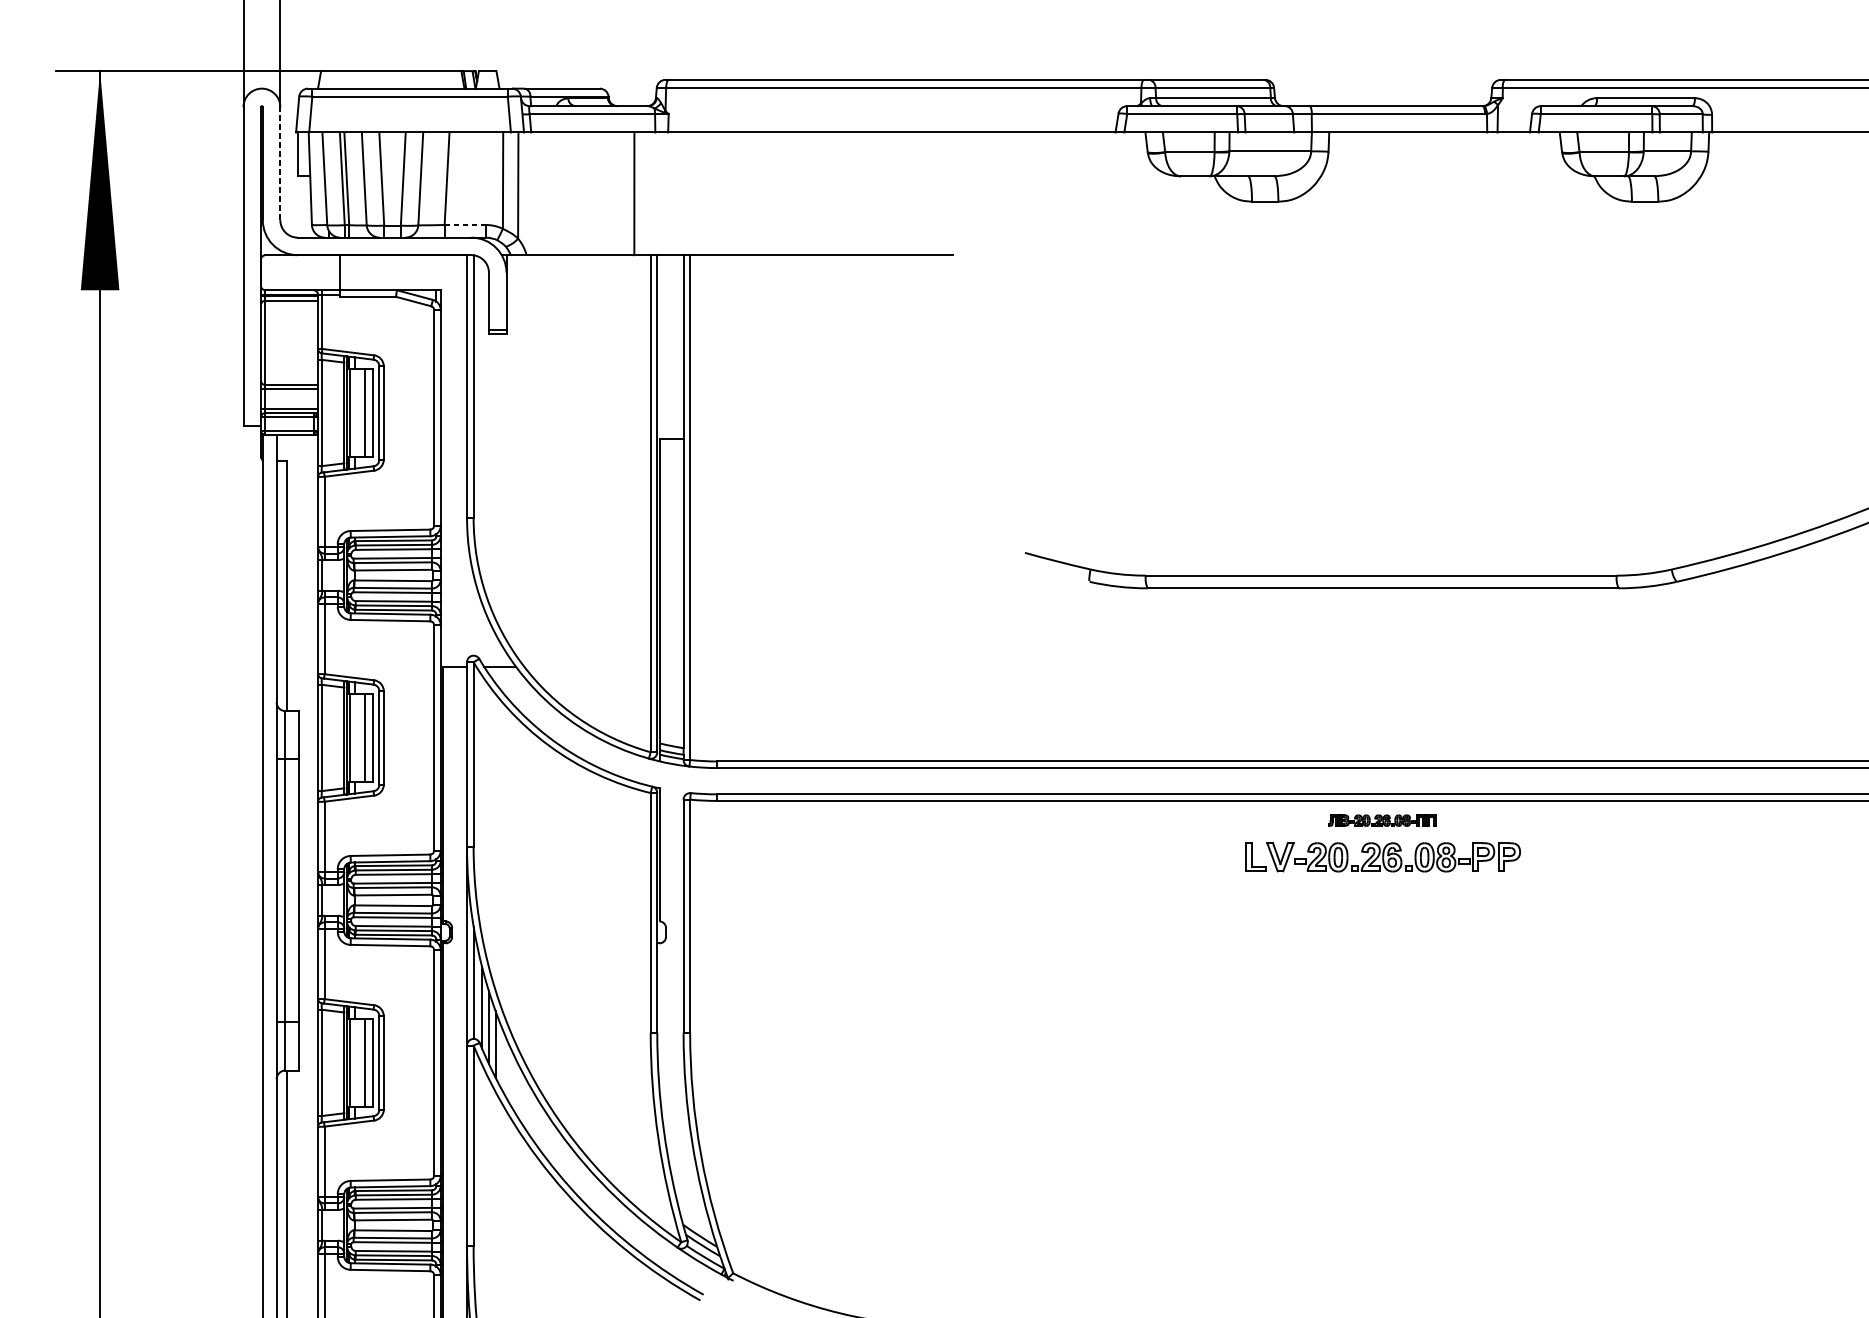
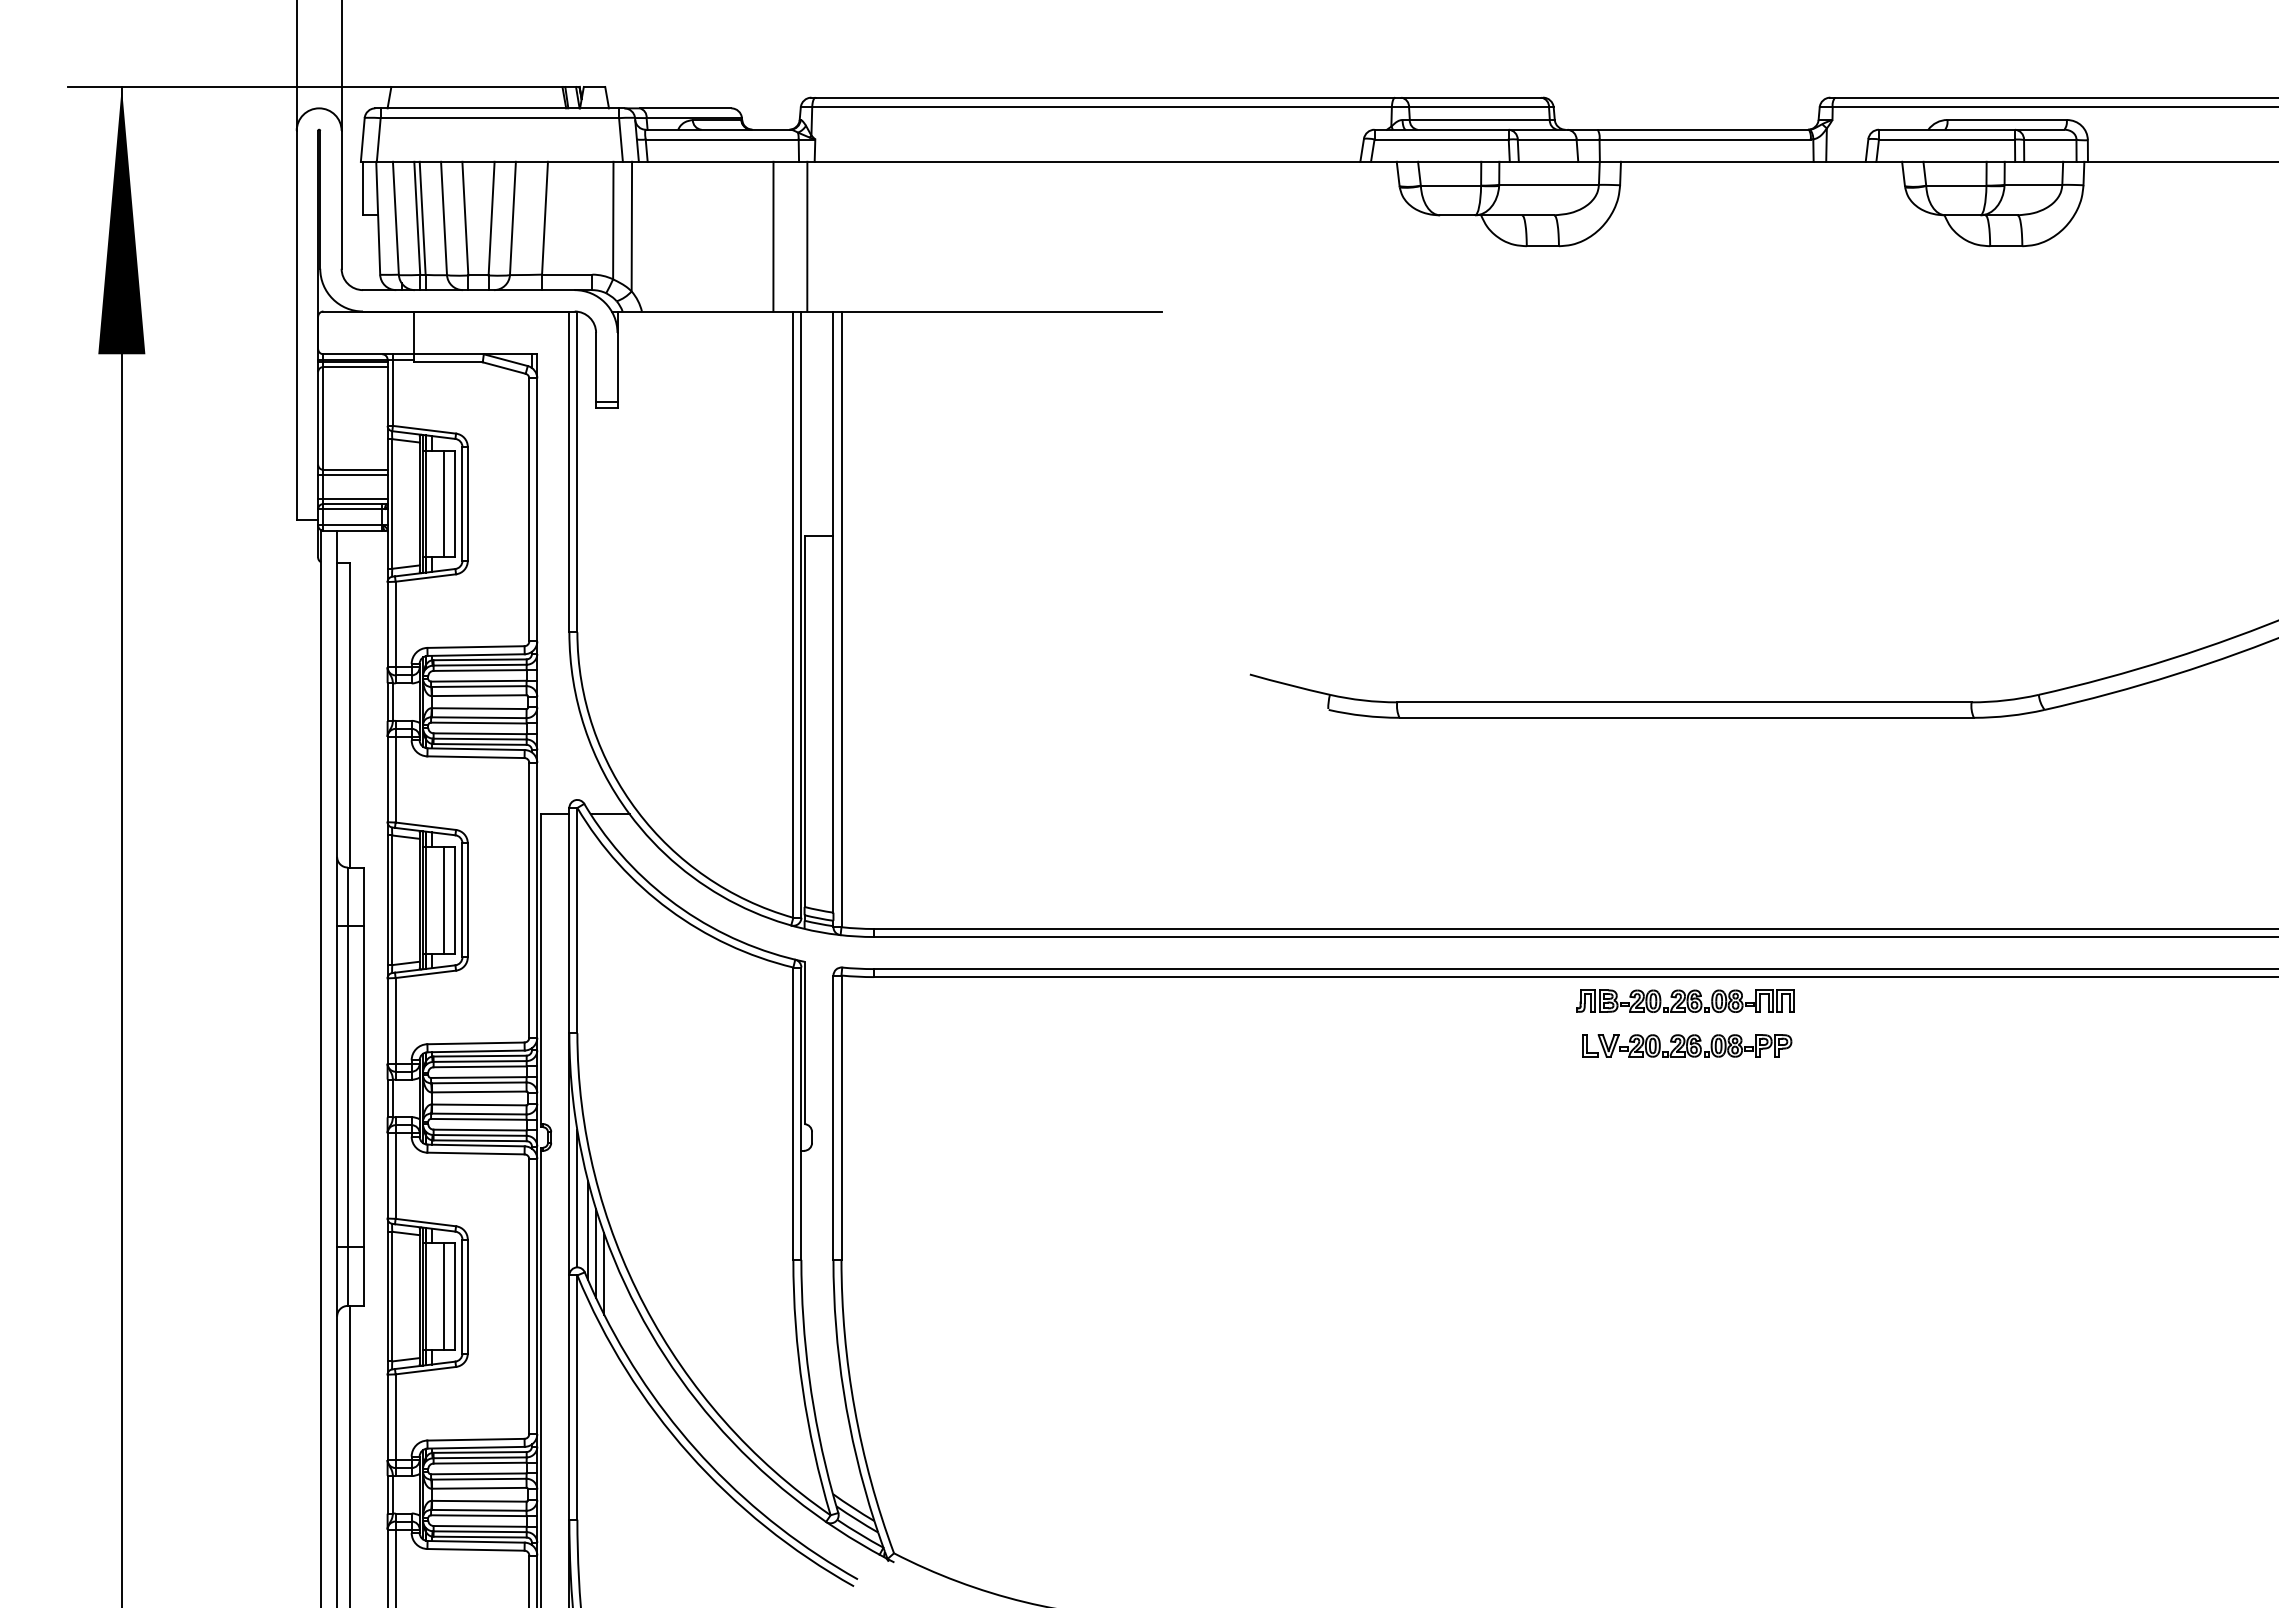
line: (280, 163) -> (341, 199), dashed -> solid
line: (662, 193) -> (807, 236), added
line: (465, 224) -> (567, 274), dashed -> solid
part: (1382, 820) -> (1685, 1000), size x1.67
part: (1383, 857) -> (1687, 1045), size x0.62

